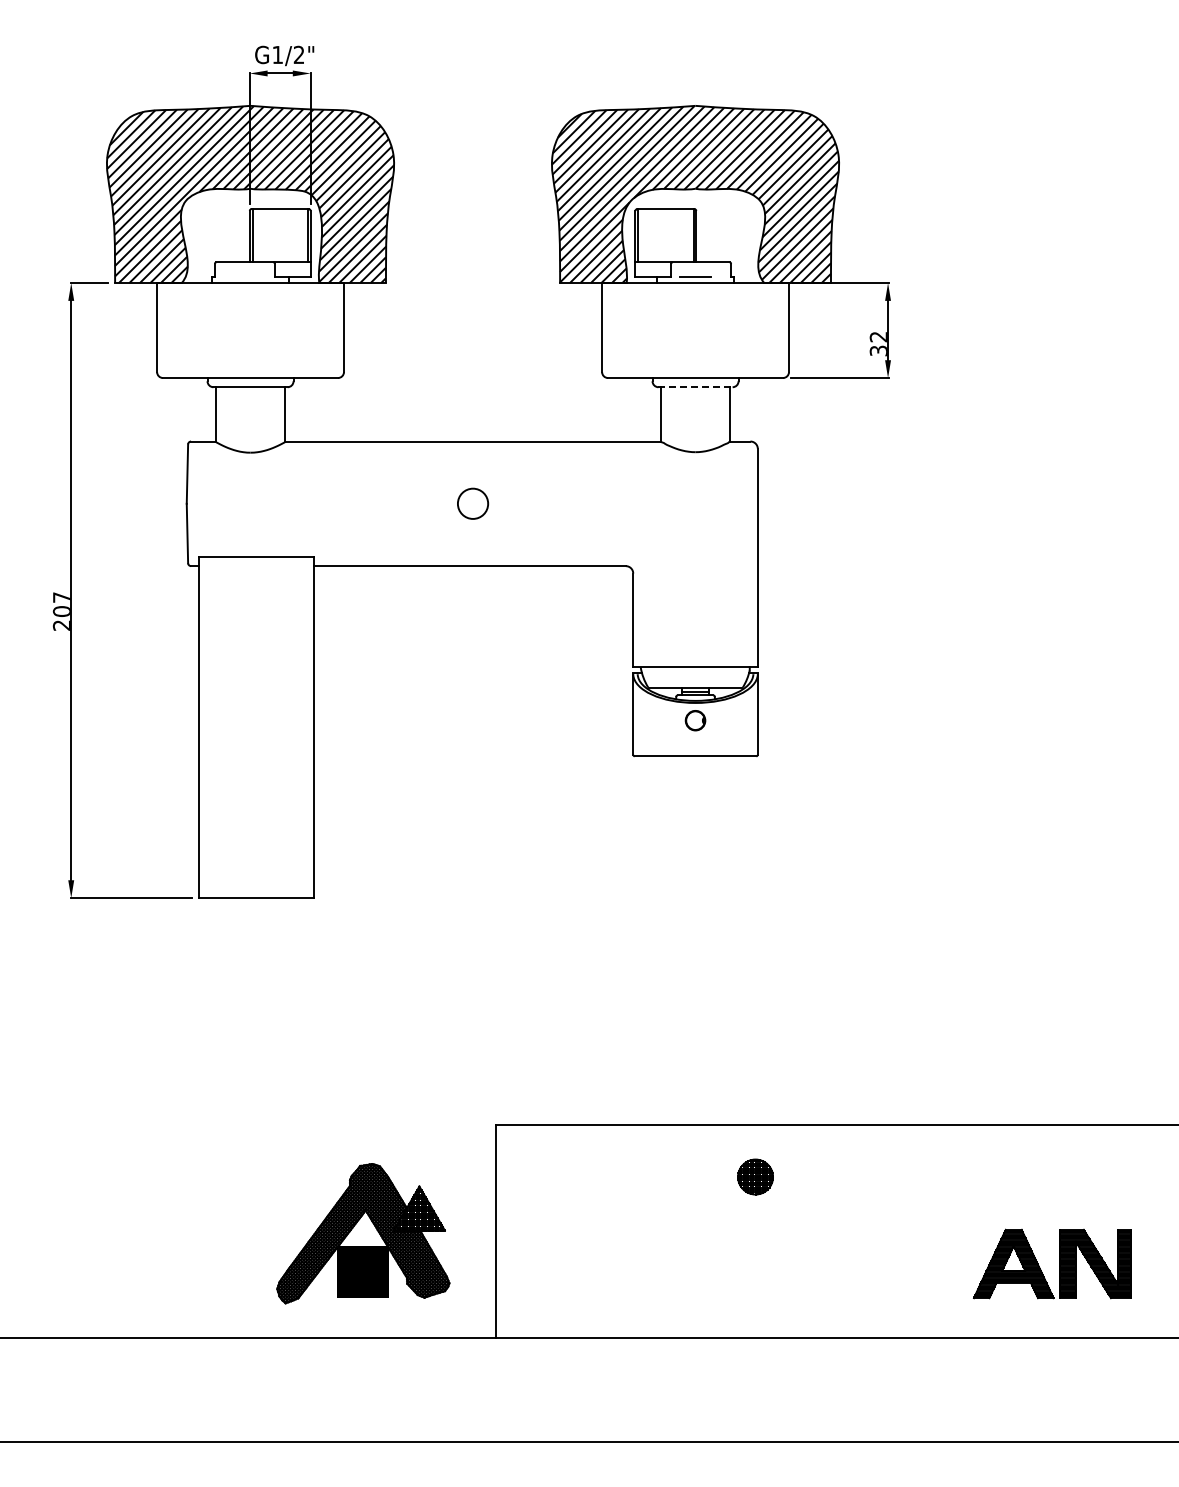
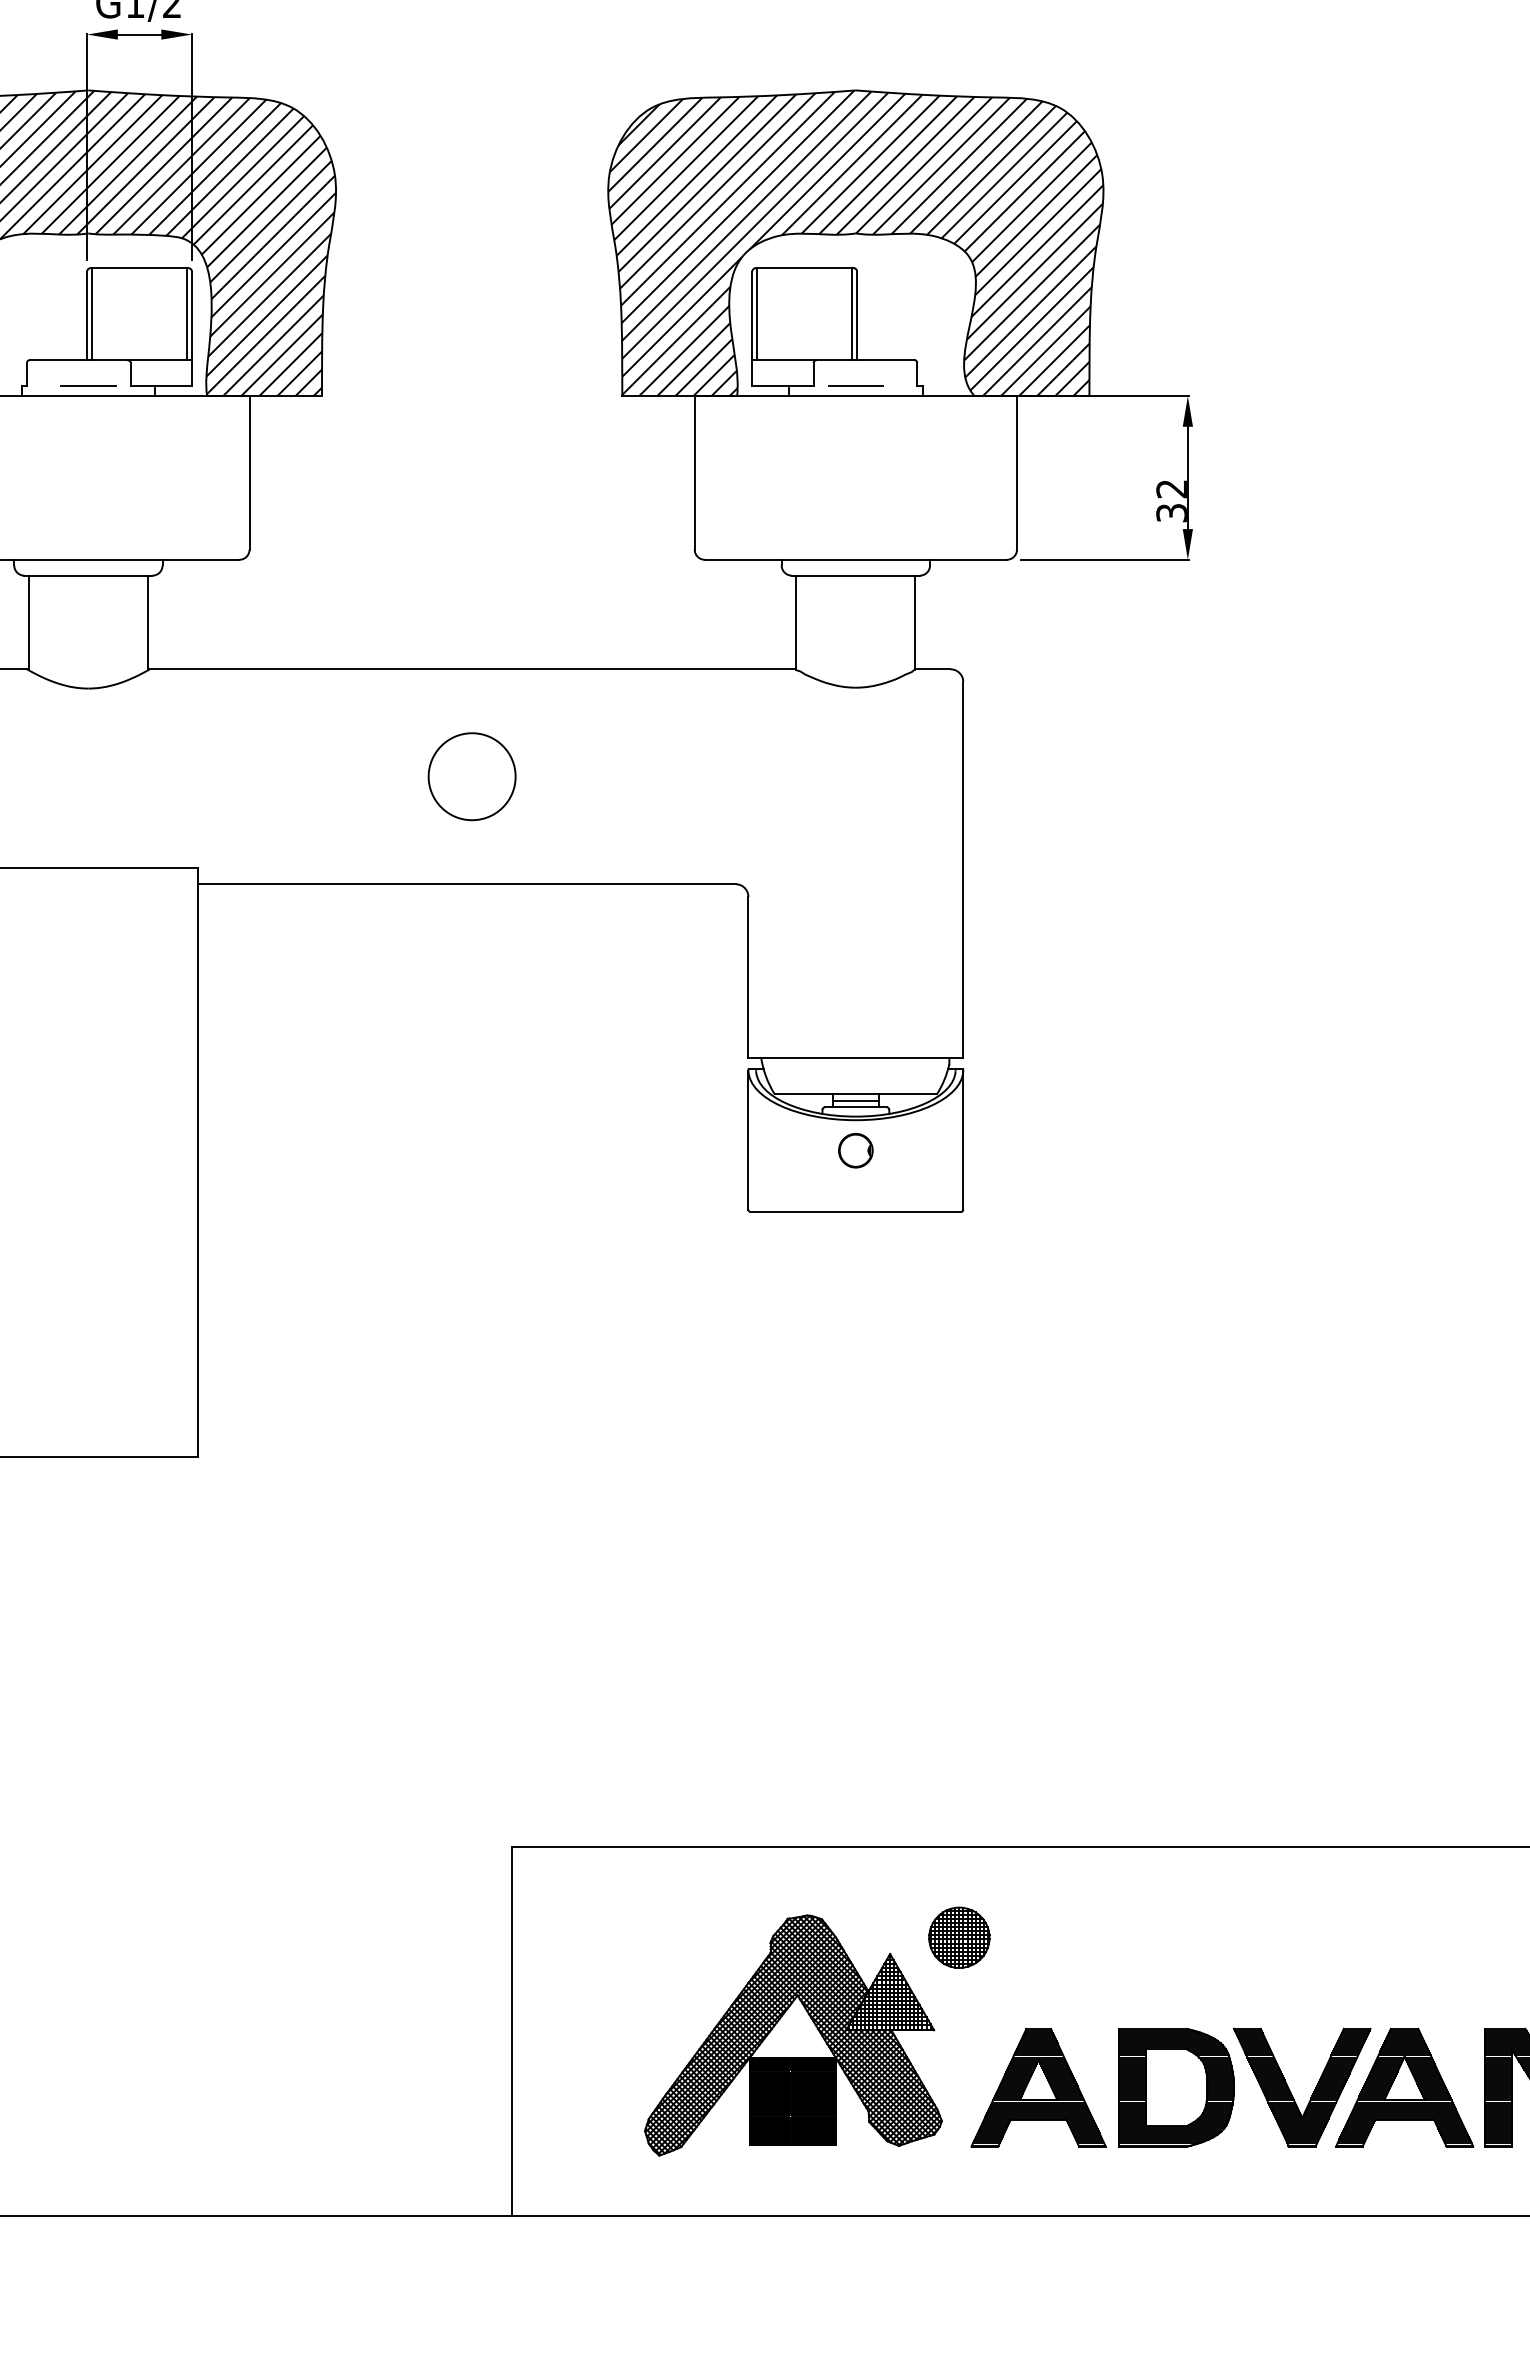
line: (250, 277) -> (88, 386), added
line: (696, 387) -> (857, 576), dashed -> solid
circle: (472, 503) -> (471, 776), size x1.67
part: (363, 1233) -> (793, 2035), moved
part: (877, 1263) -> (1169, 2086), added

